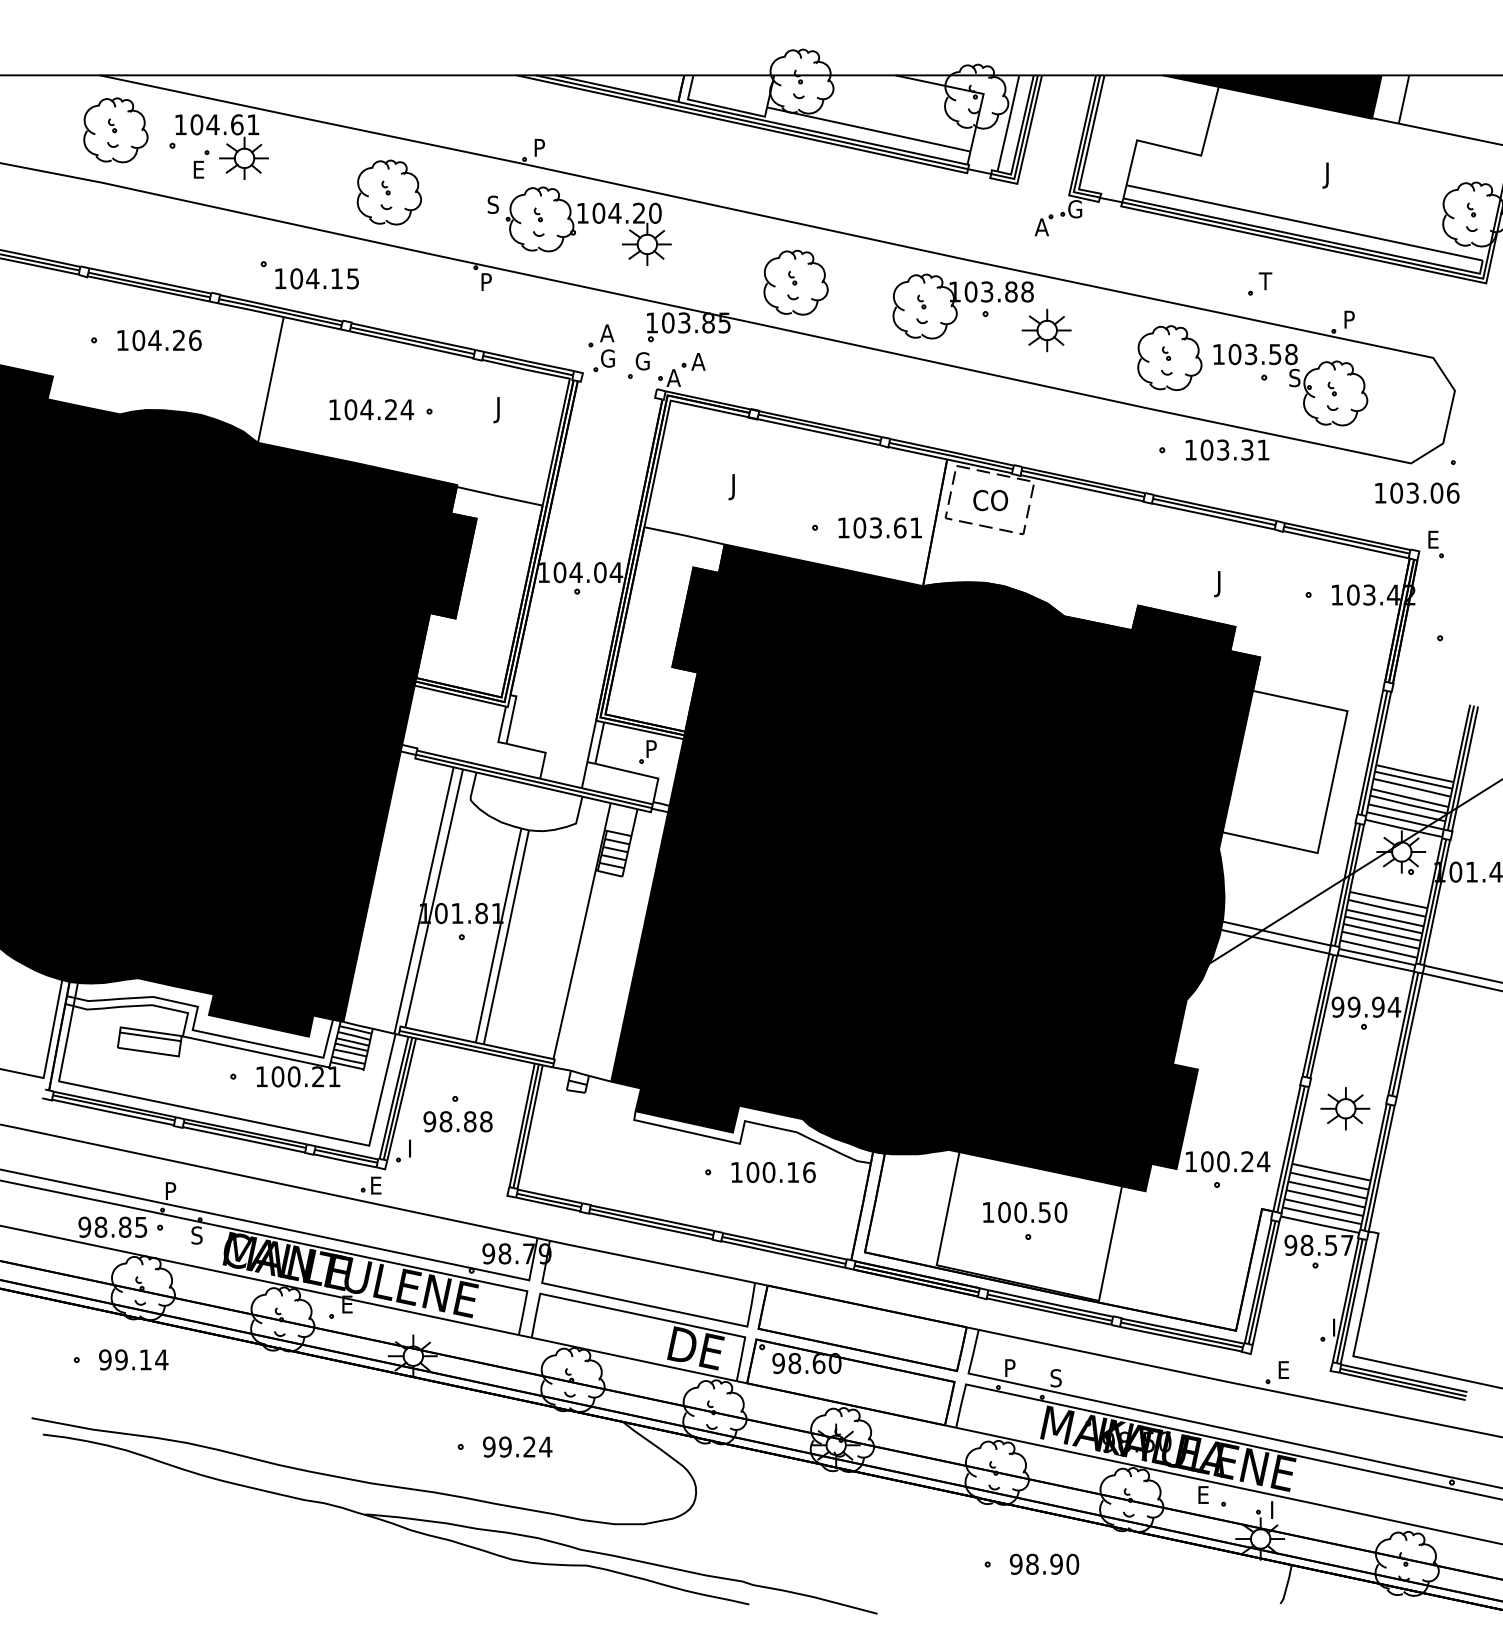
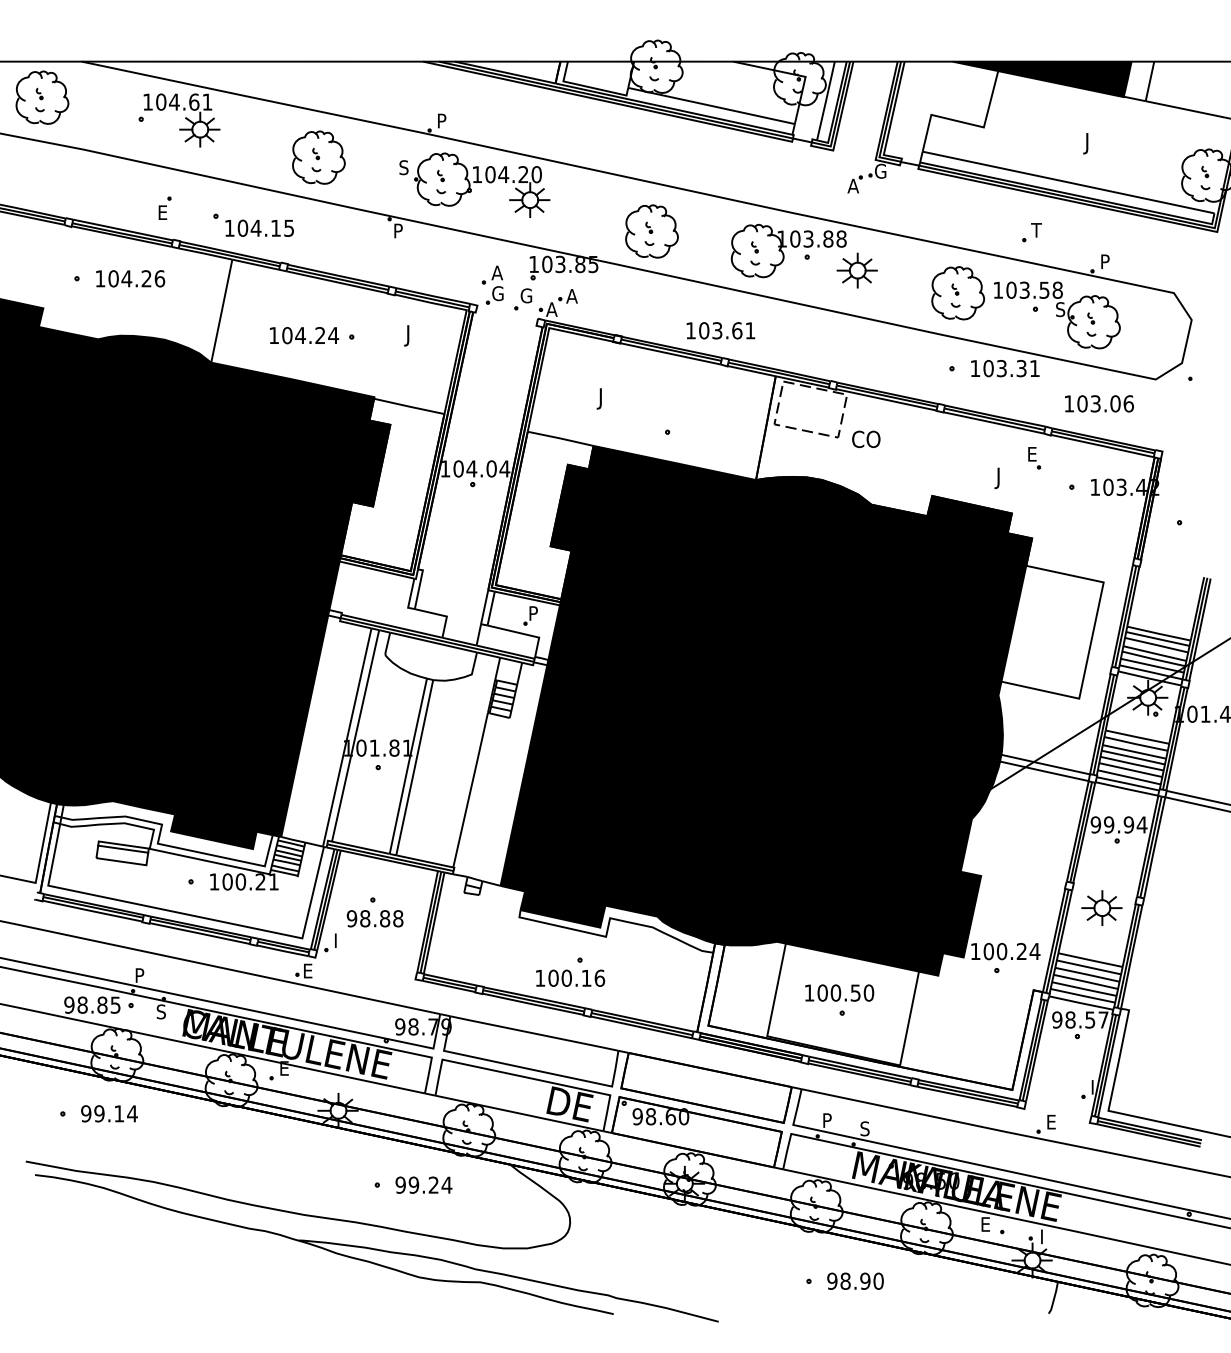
part: (115, 130) -> (42, 97), moved
part: (201, 164) -> (164, 208), moved
text: (1417, 492) -> (1099, 403), moved
text: (990, 500) -> (866, 439), moved
text: (879, 527) -> (720, 330), moved
part: (1435, 544) -> (1034, 458), moved
text: (773, 1172) -> (570, 978), moved

